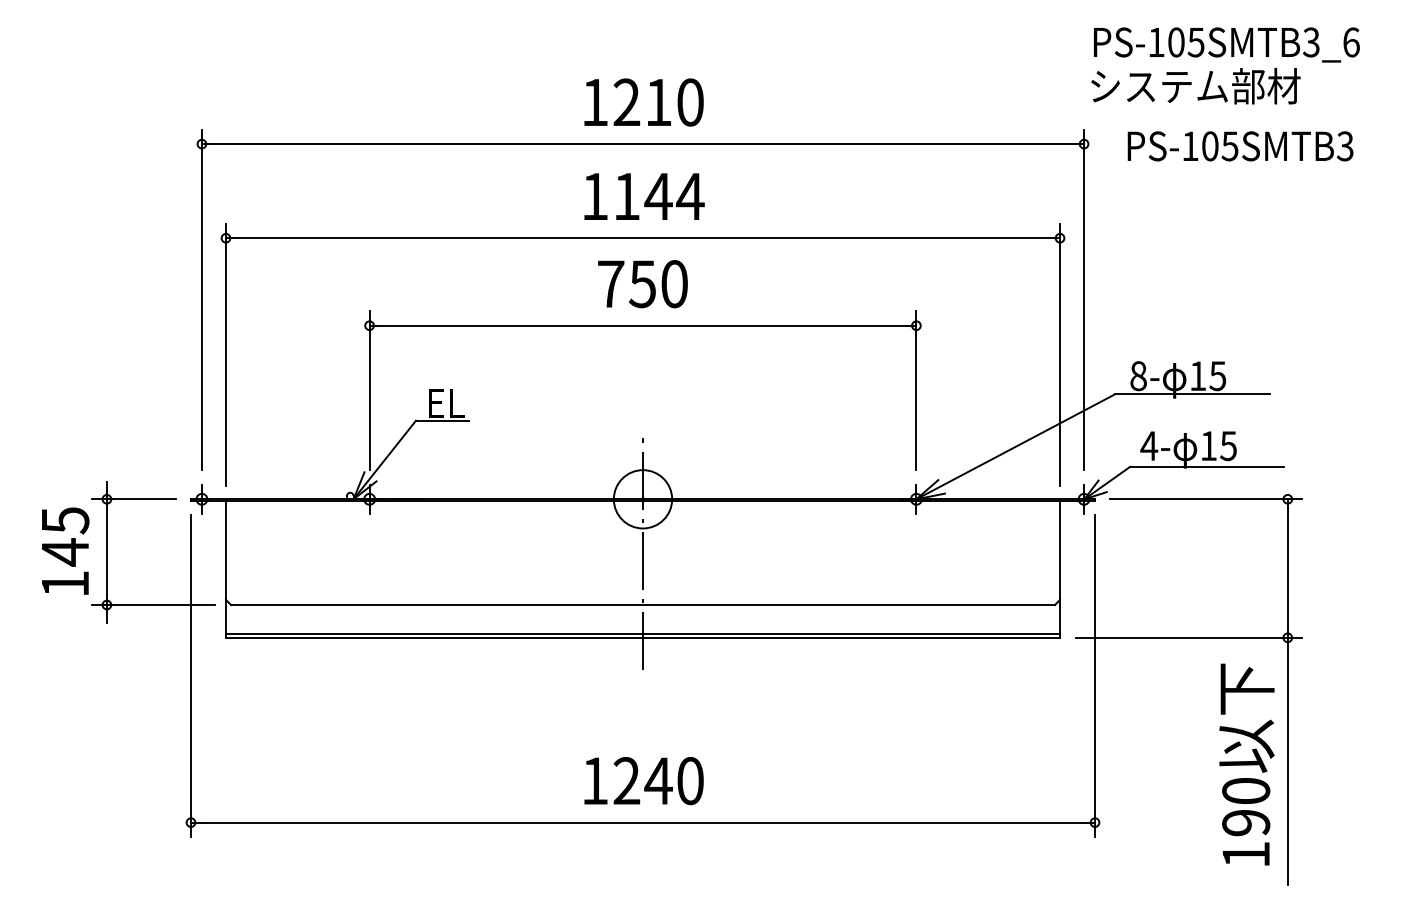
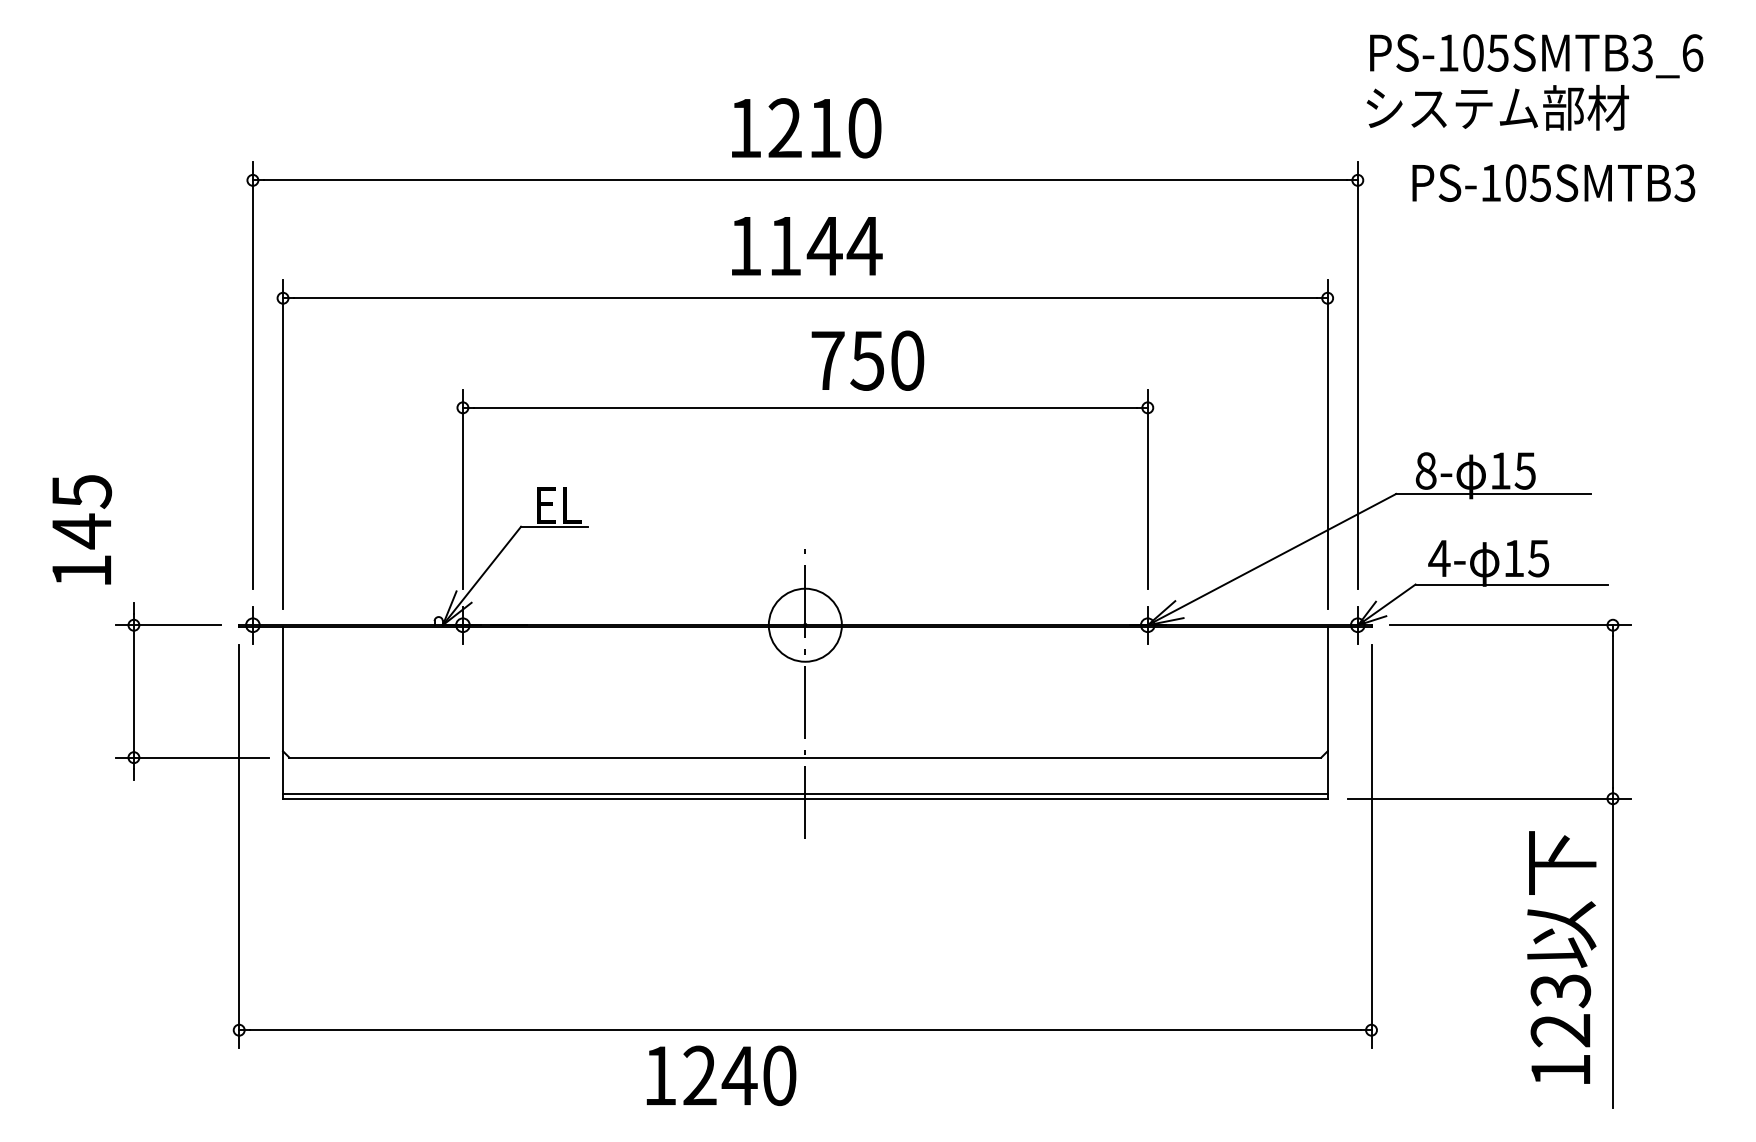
text: (642, 284) -> (867, 361), moved
text: (65, 550) -> (82, 529), moved
text: (643, 781) -> (720, 1076), moved
text: (1246, 807) -> (1561, 1011), 190 -> 123

